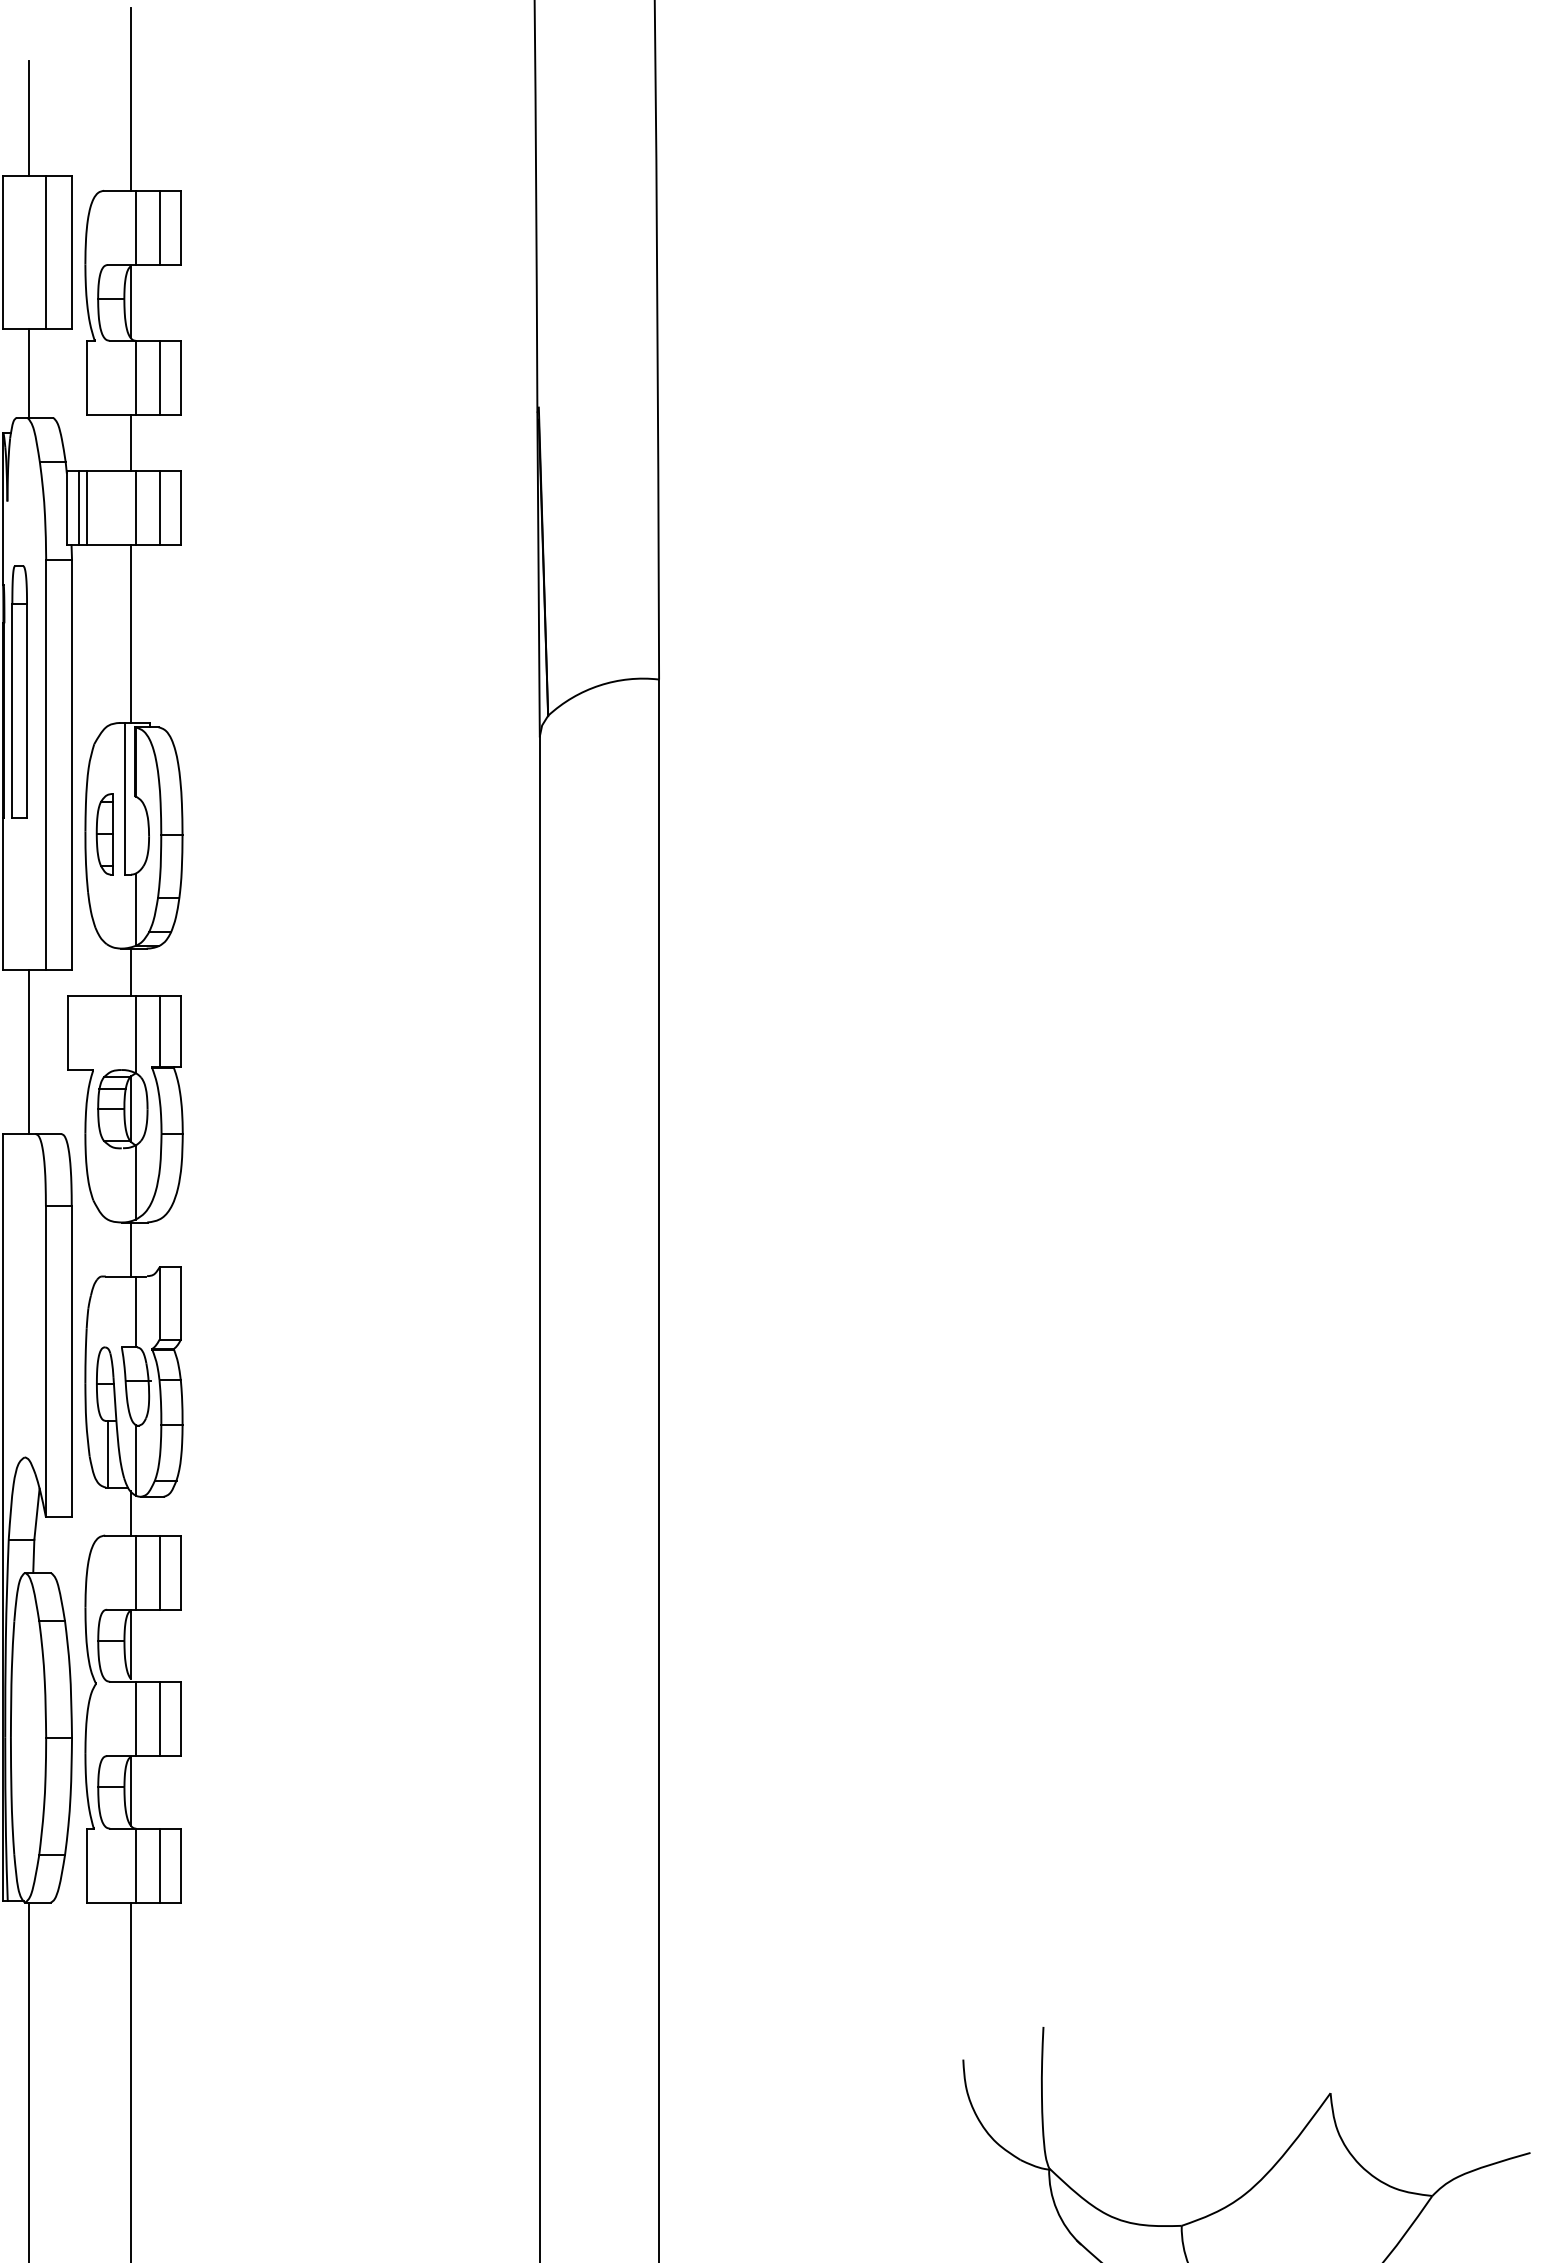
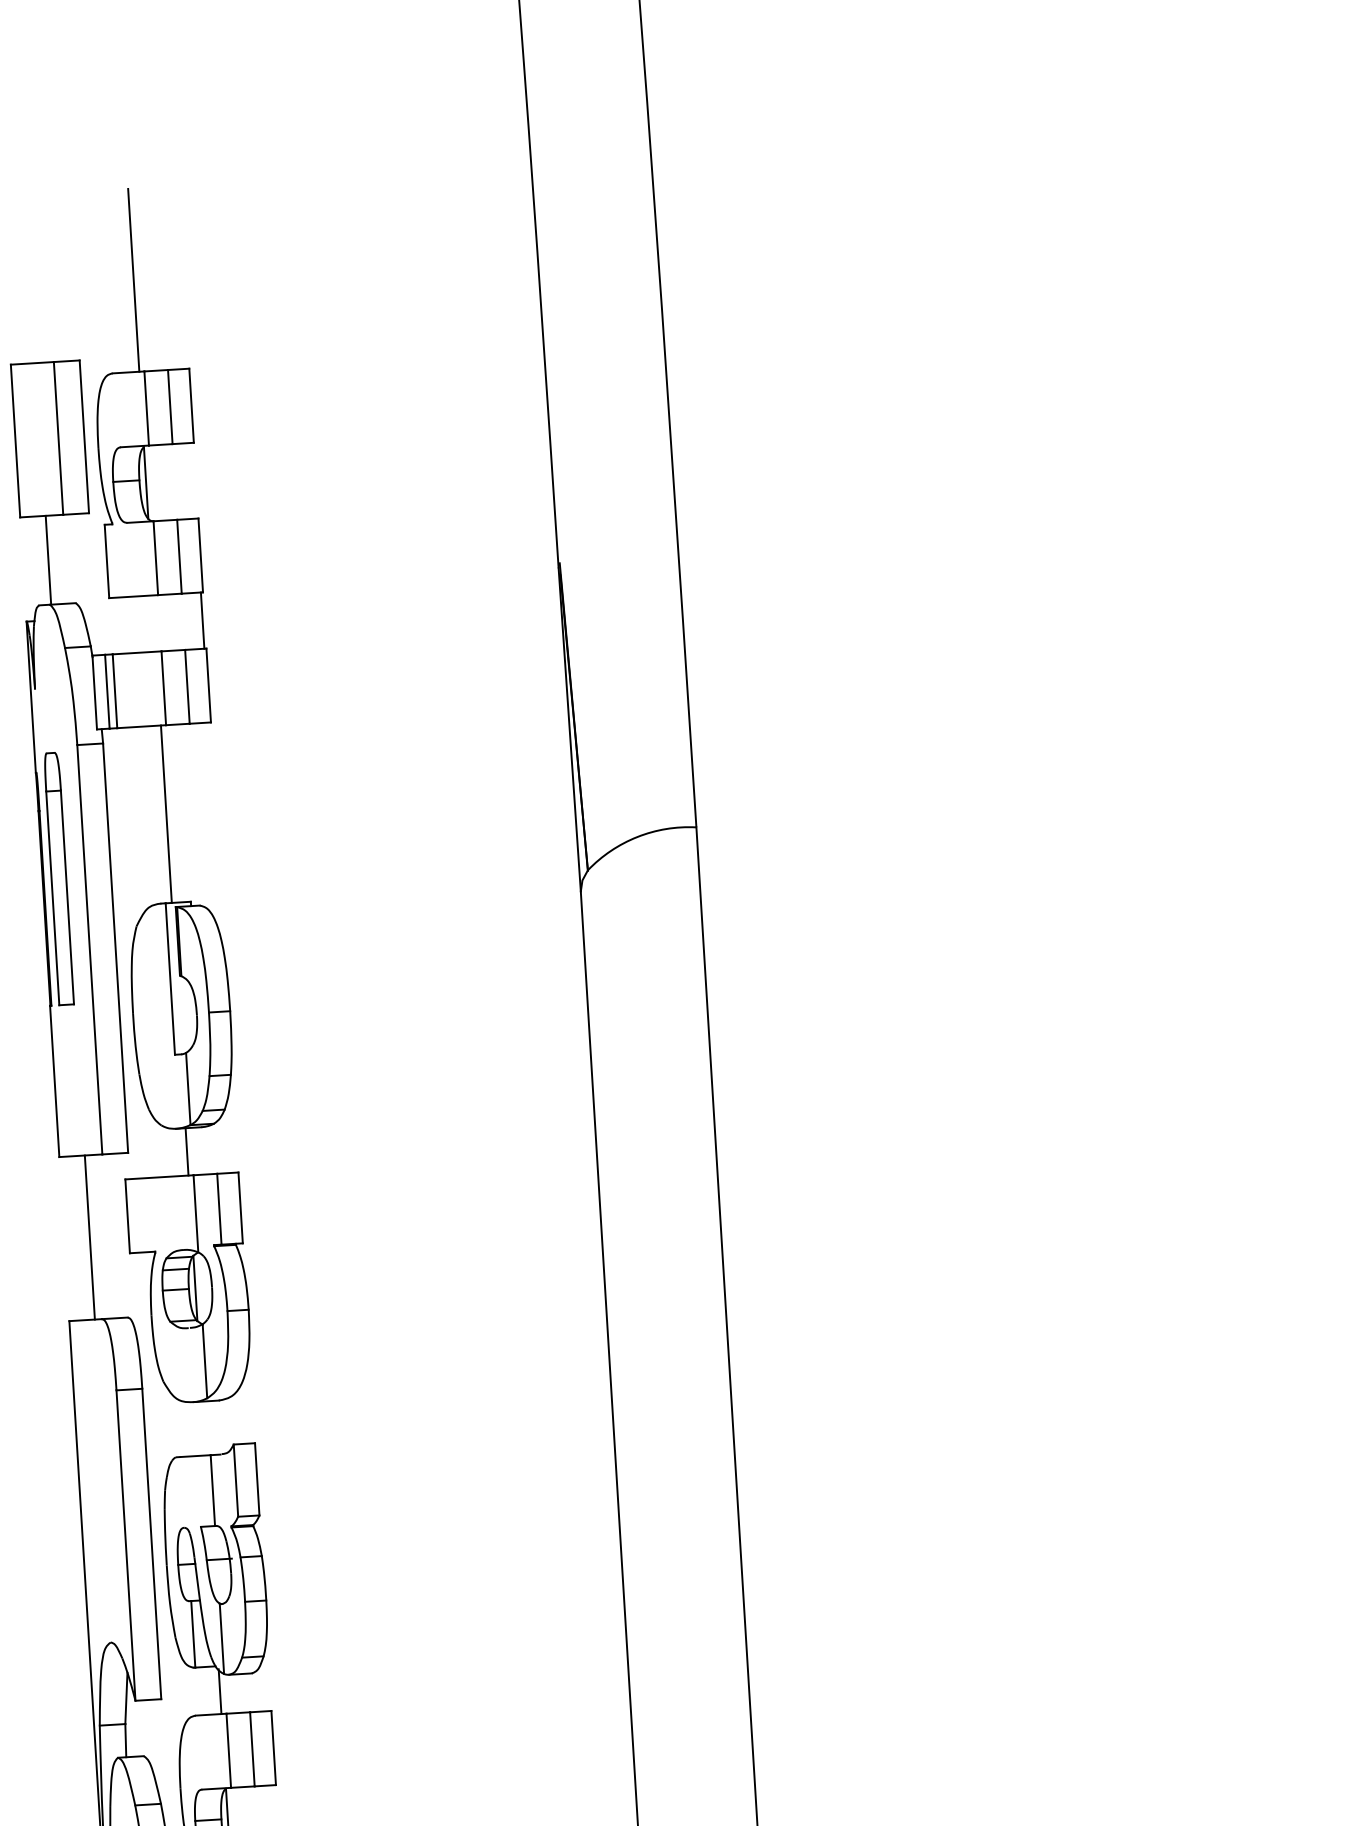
line: (28, 118) -> (32, 305), removed
line: (130, 442) -> (202, 620), moved
part: (104, 834) -> (152, 1015), removed
line: (130, 1249) -> (203, 1428), removed

